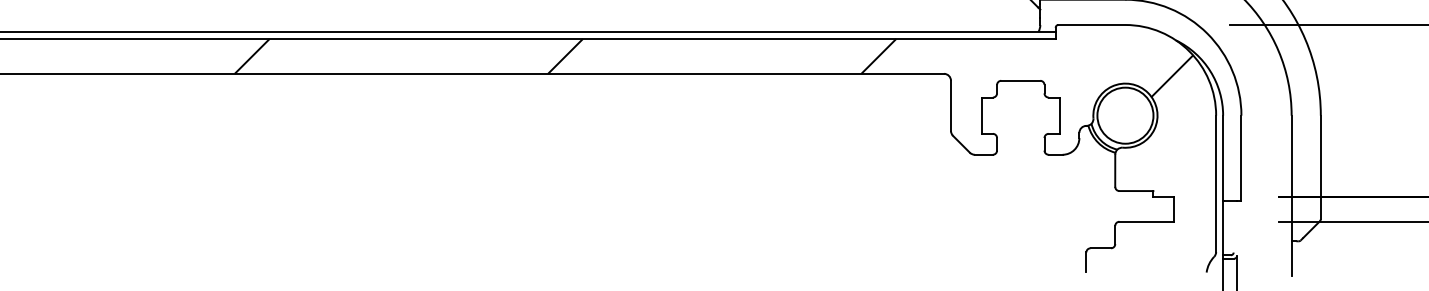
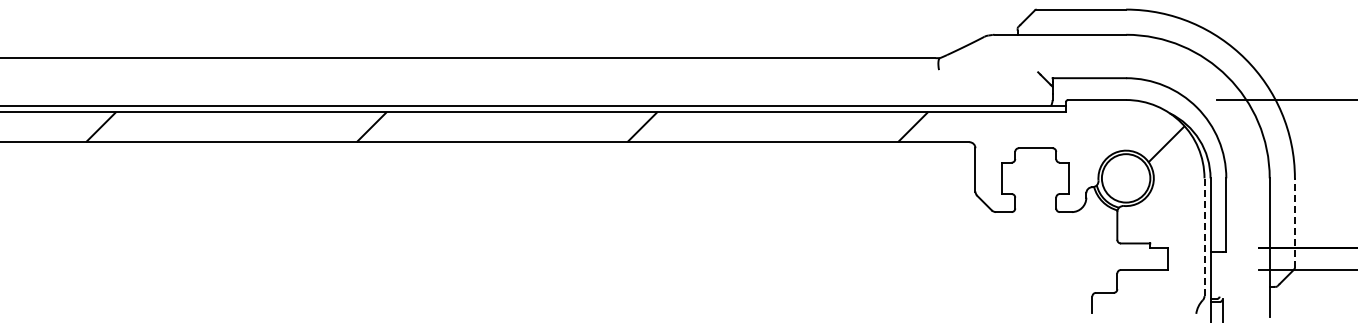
line: (1320, 167) -> (1294, 223), solid -> dashed
line: (1216, 184) -> (1204, 237), solid -> dashed

